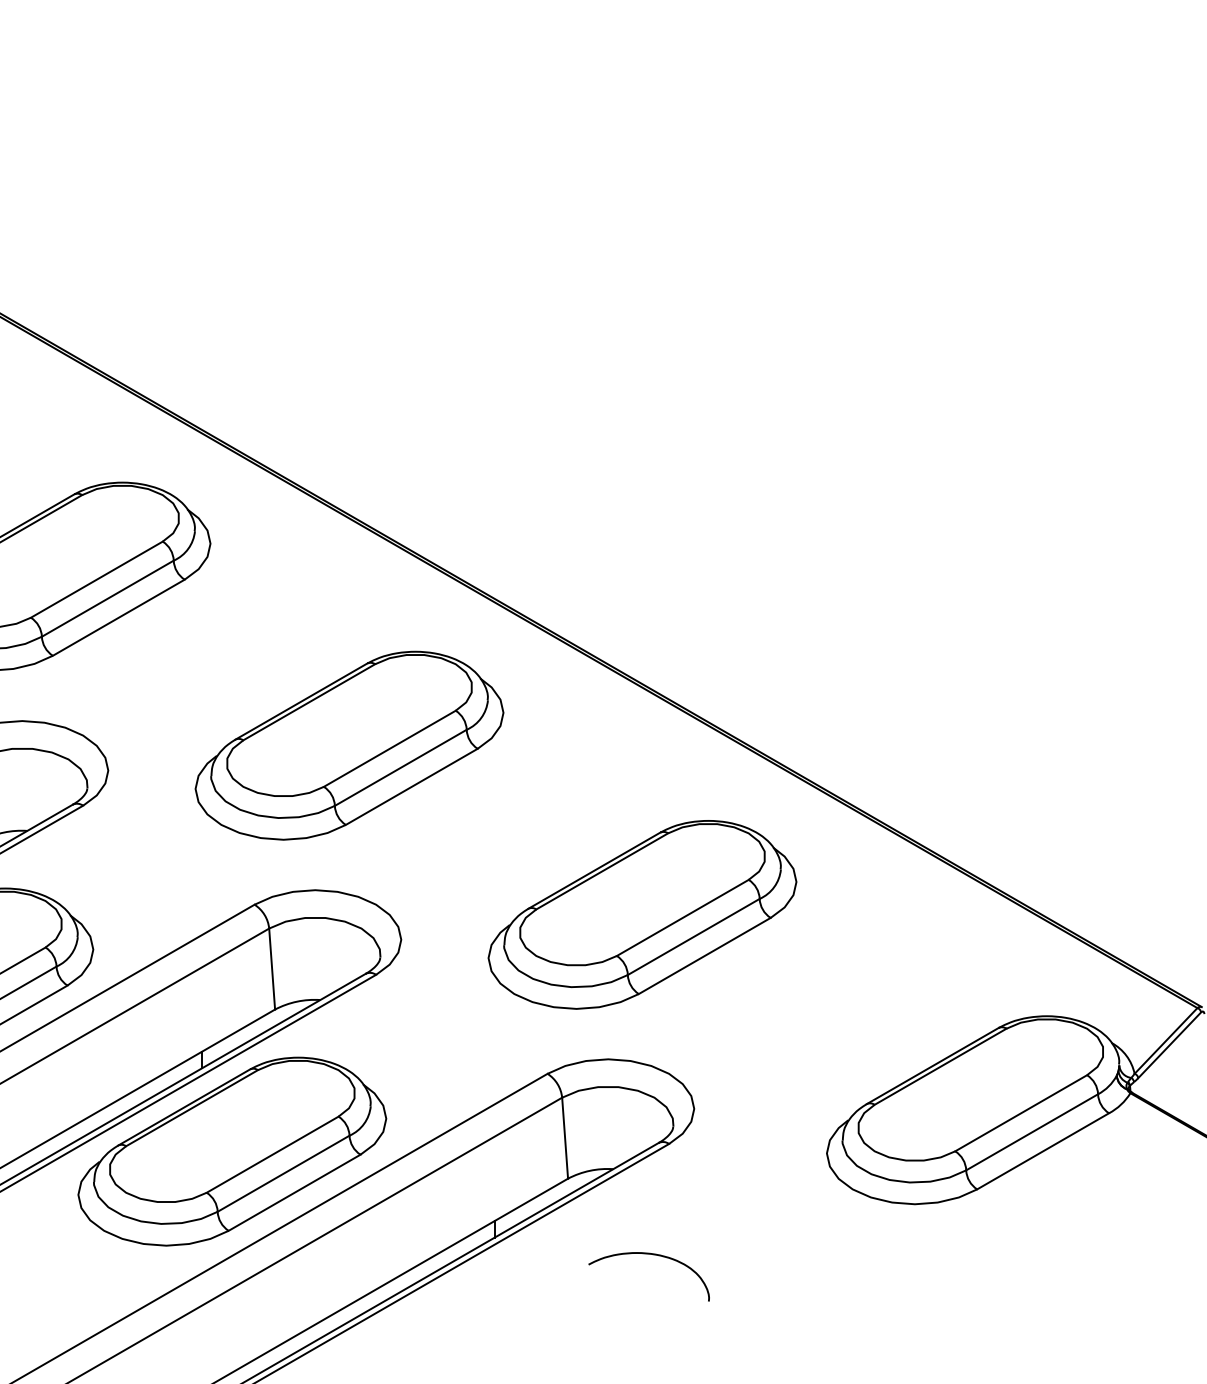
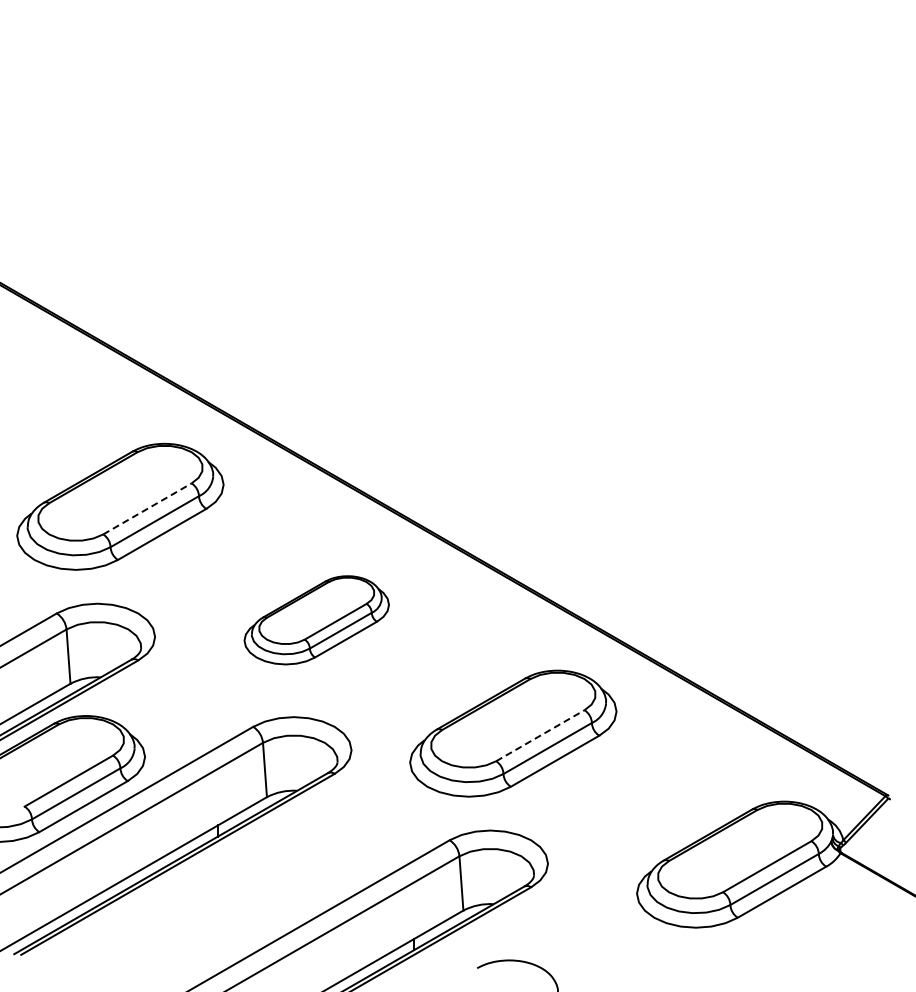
line: (96, 579) -> (147, 508), solid -> dashed
part: (348, 746) -> (316, 620), size x0.7
line: (683, 917) -> (540, 735), solid -> dashed
part: (232, 1151) -> (238, 892), removed

